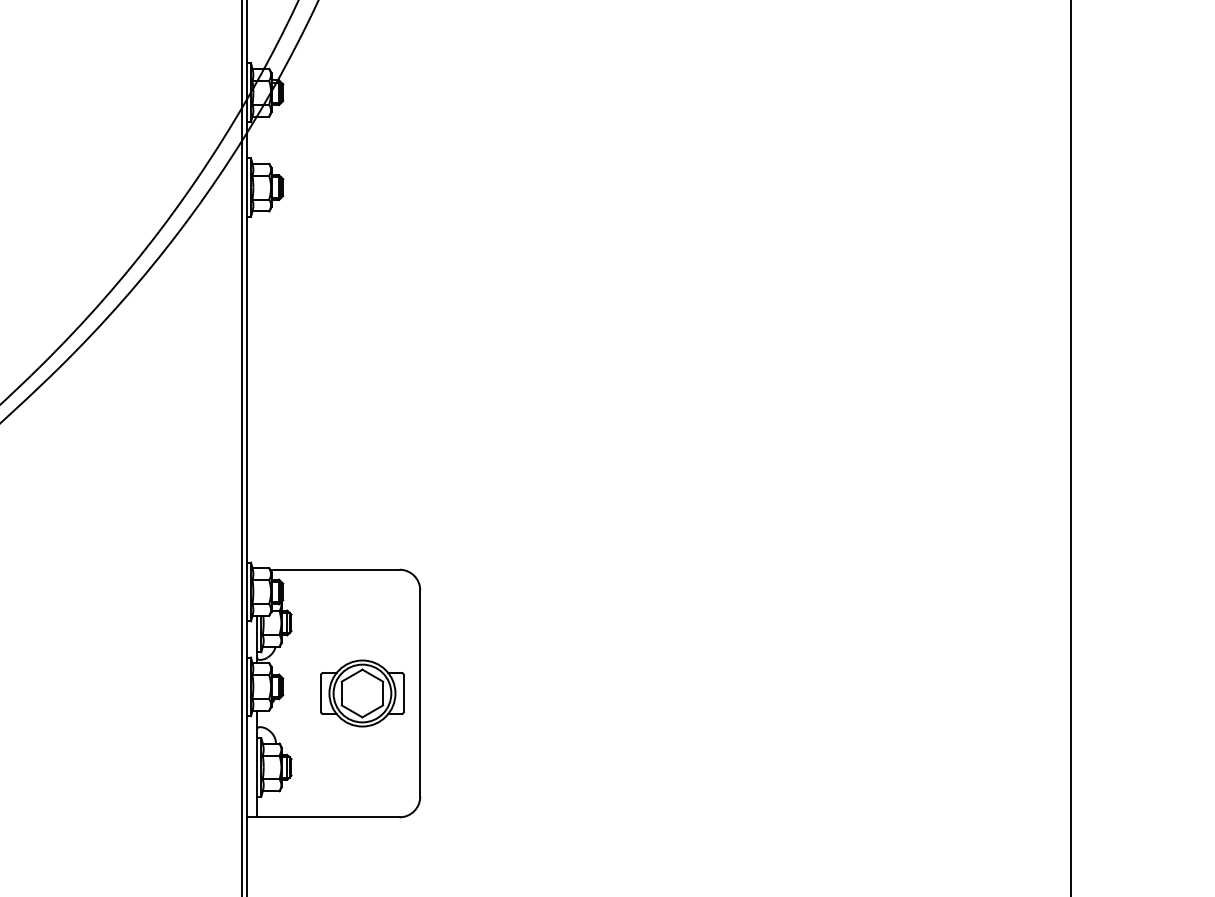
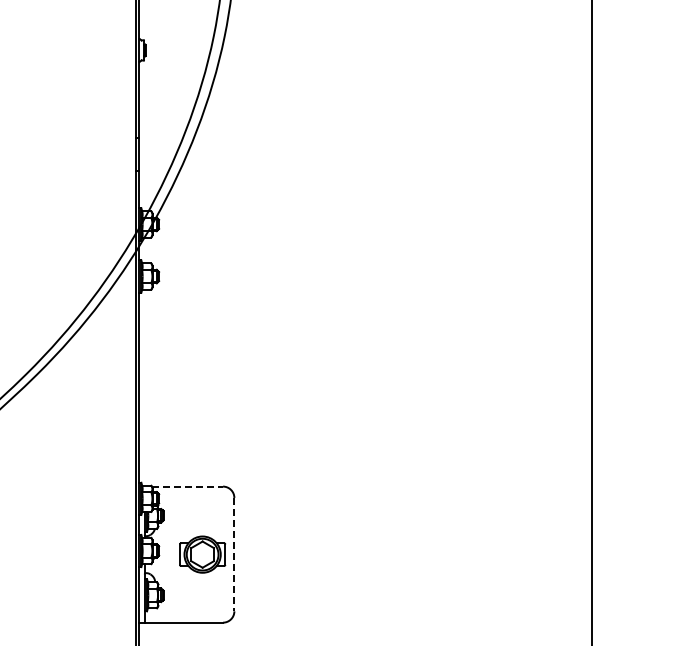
line: (334, 569) -> (187, 486), solid -> dashed
line: (420, 693) -> (234, 554), solid -> dashed

